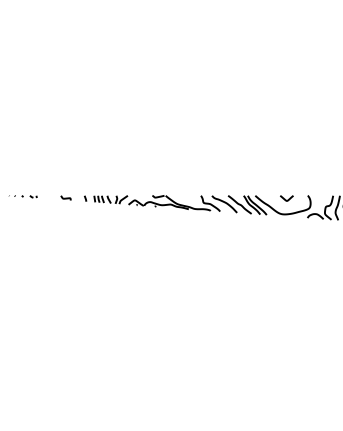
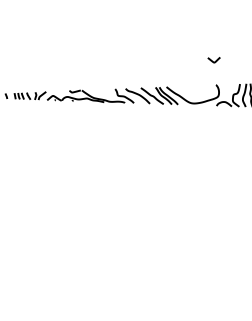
curve: (285, 198) -> (212, 60), moved

